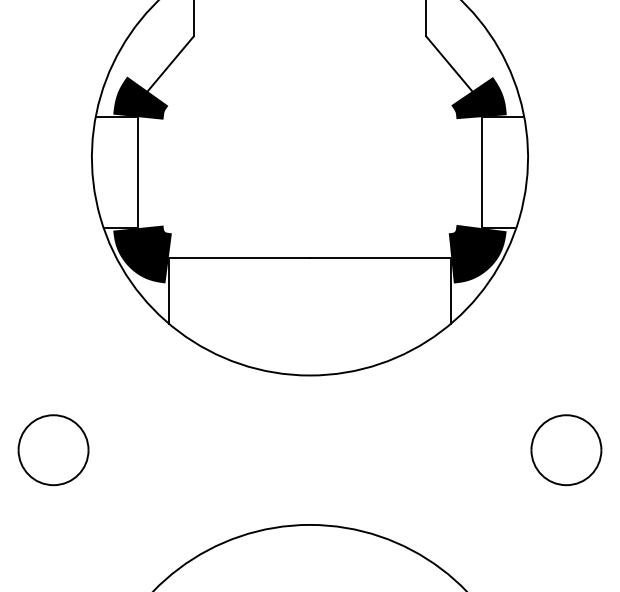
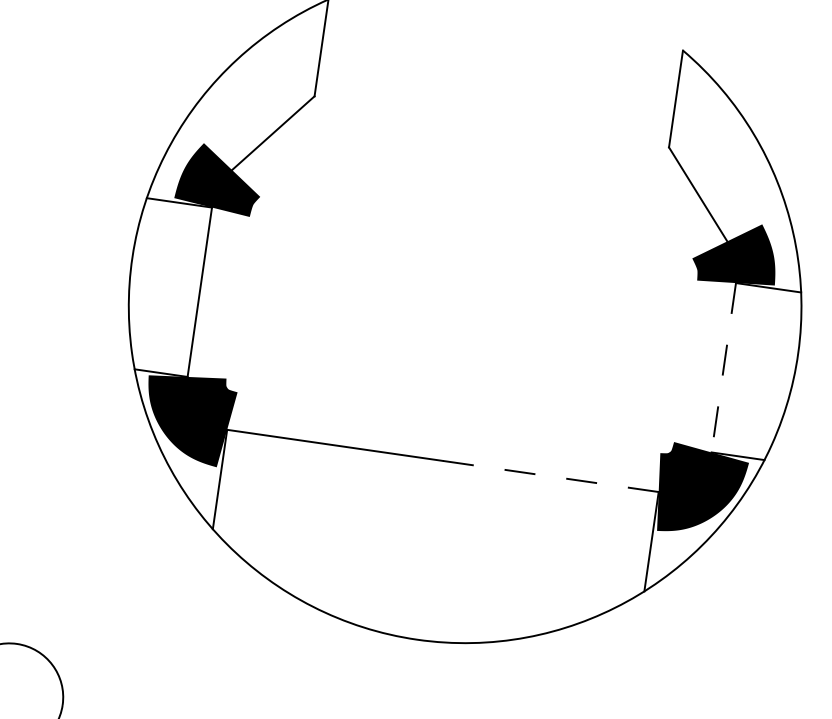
line: (481, 173) -> (723, 369), solid -> dashed
line: (380, 258) -> (550, 476), solid -> dashed

